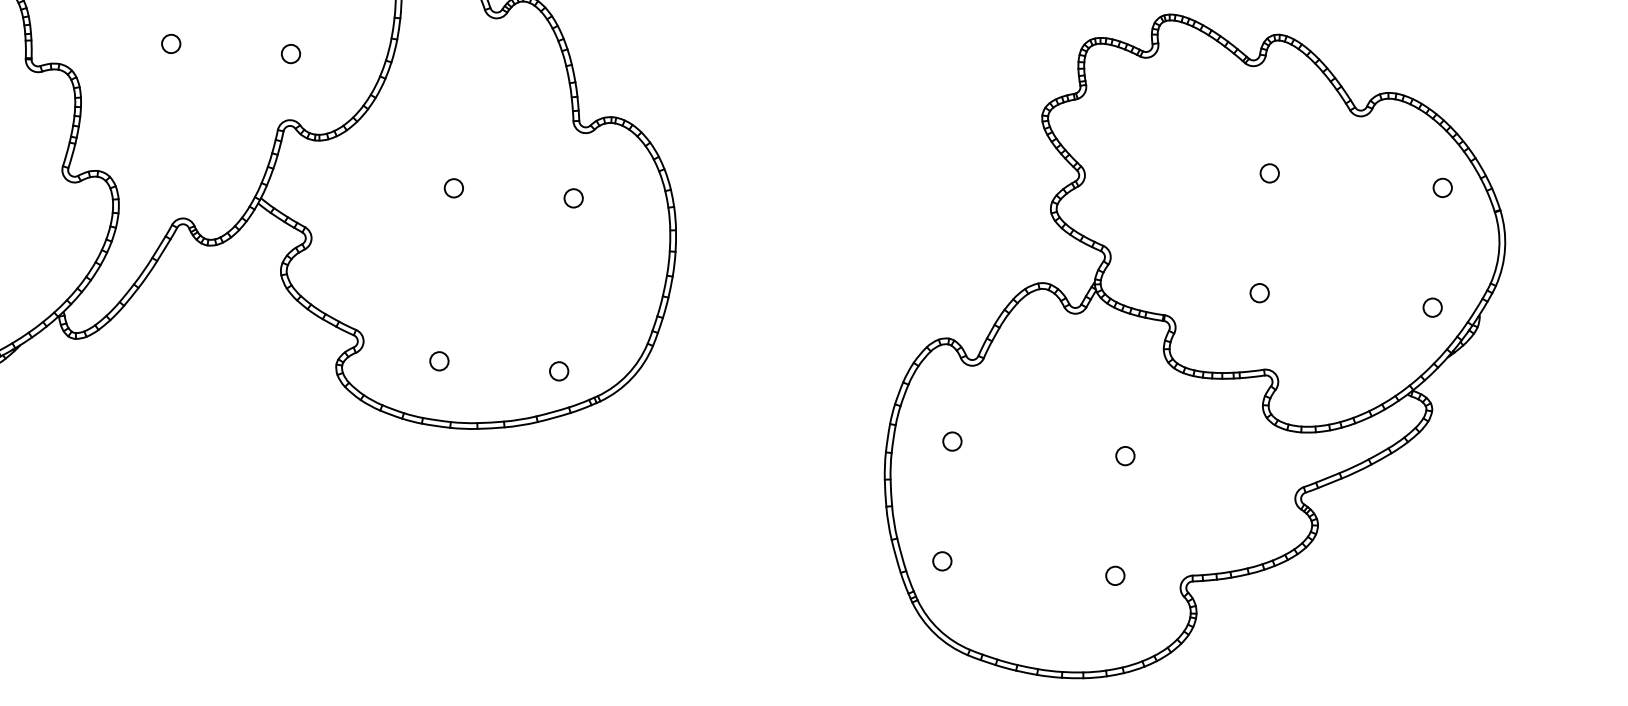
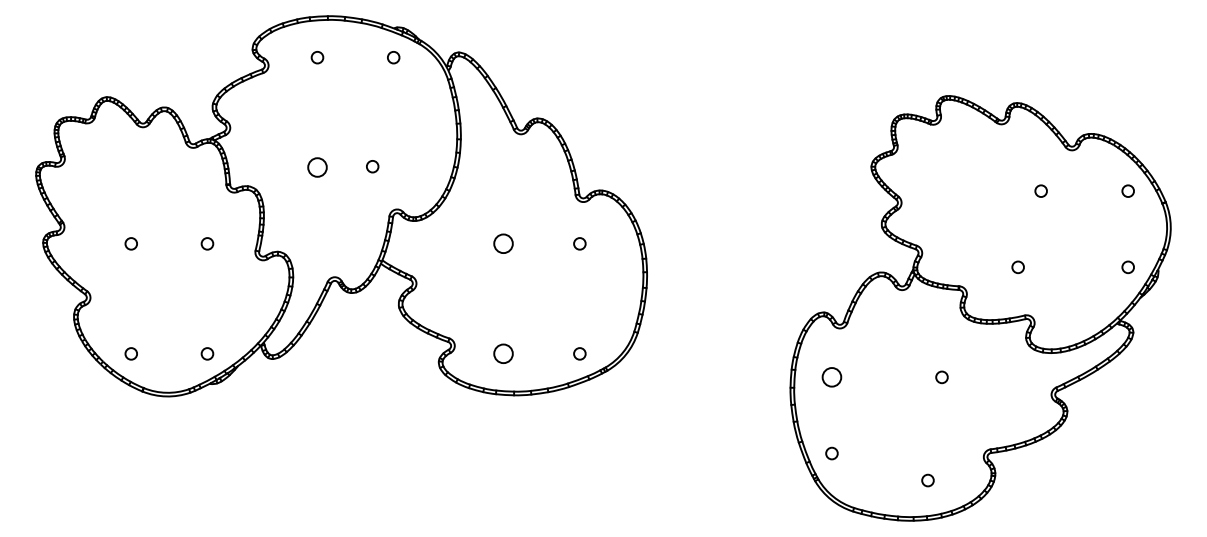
circle: (171, 43) -> (317, 167), size x1.6
circle: (290, 53) -> (372, 166), moved
circle: (1268, 172) -> (1040, 190), moved
circle: (453, 187) -> (503, 243), size x1.6
circle: (439, 360) -> (503, 353), size x1.6
circle: (951, 441) -> (831, 377), size x1.6
circle: (1114, 575) -> (927, 480), moved

